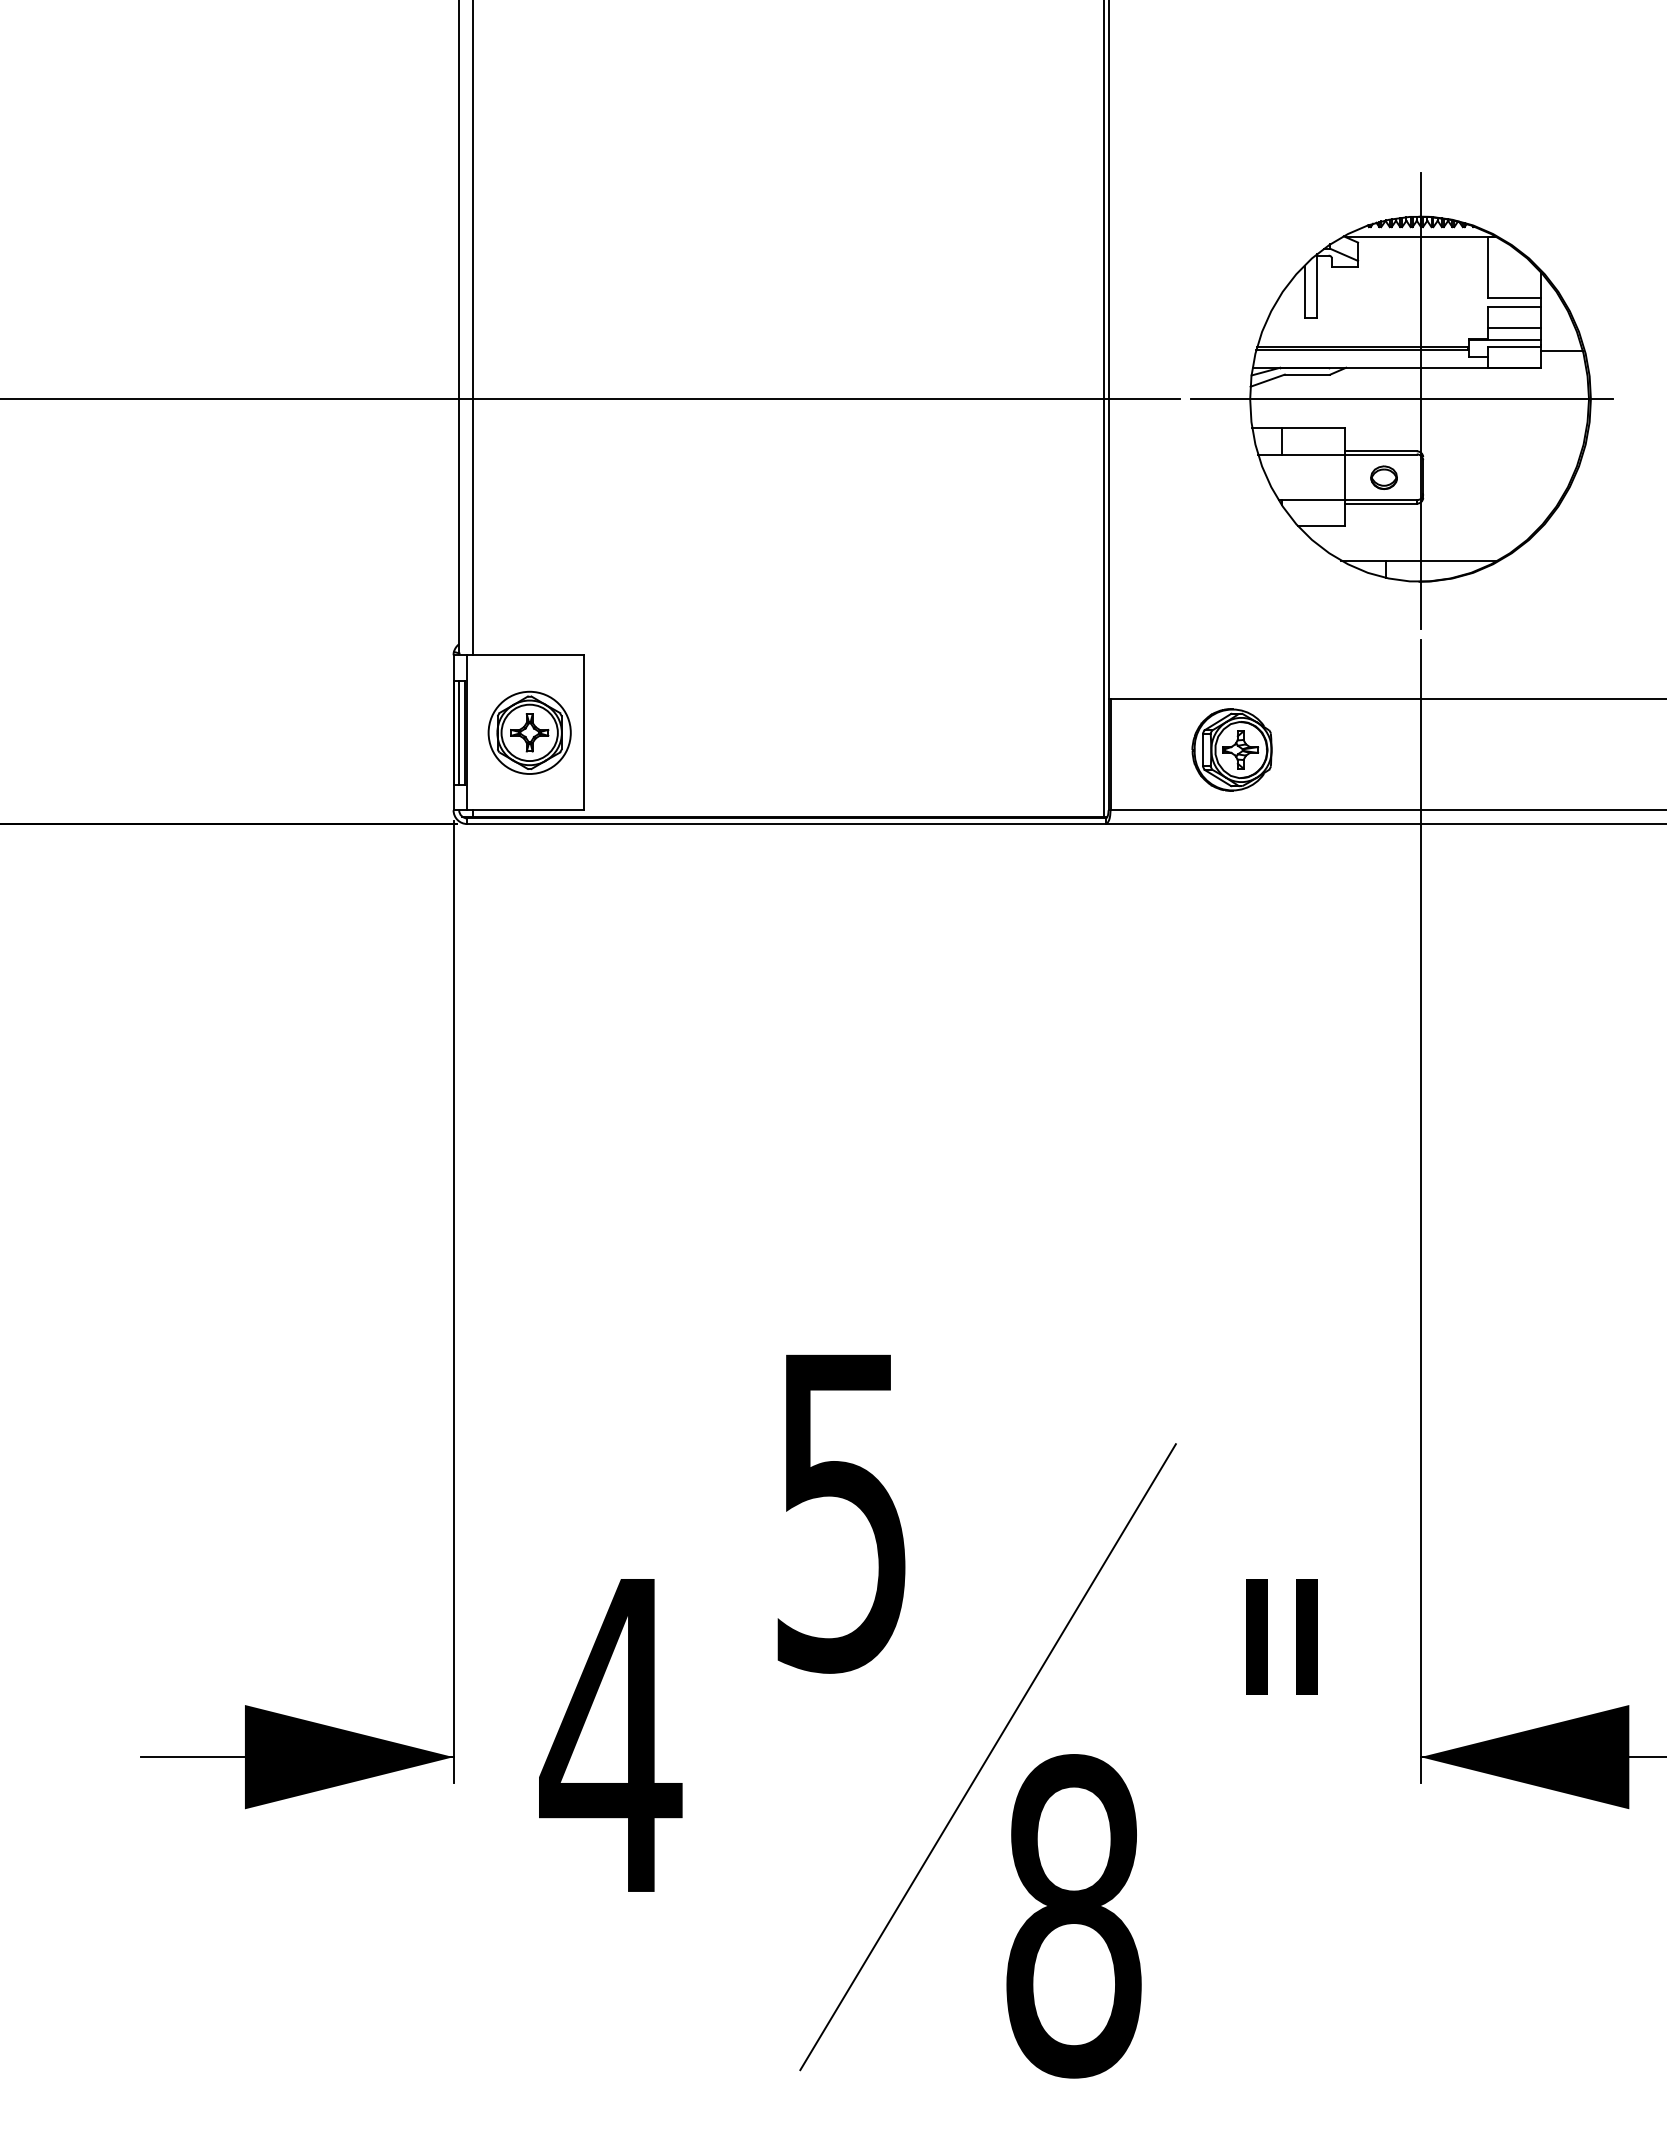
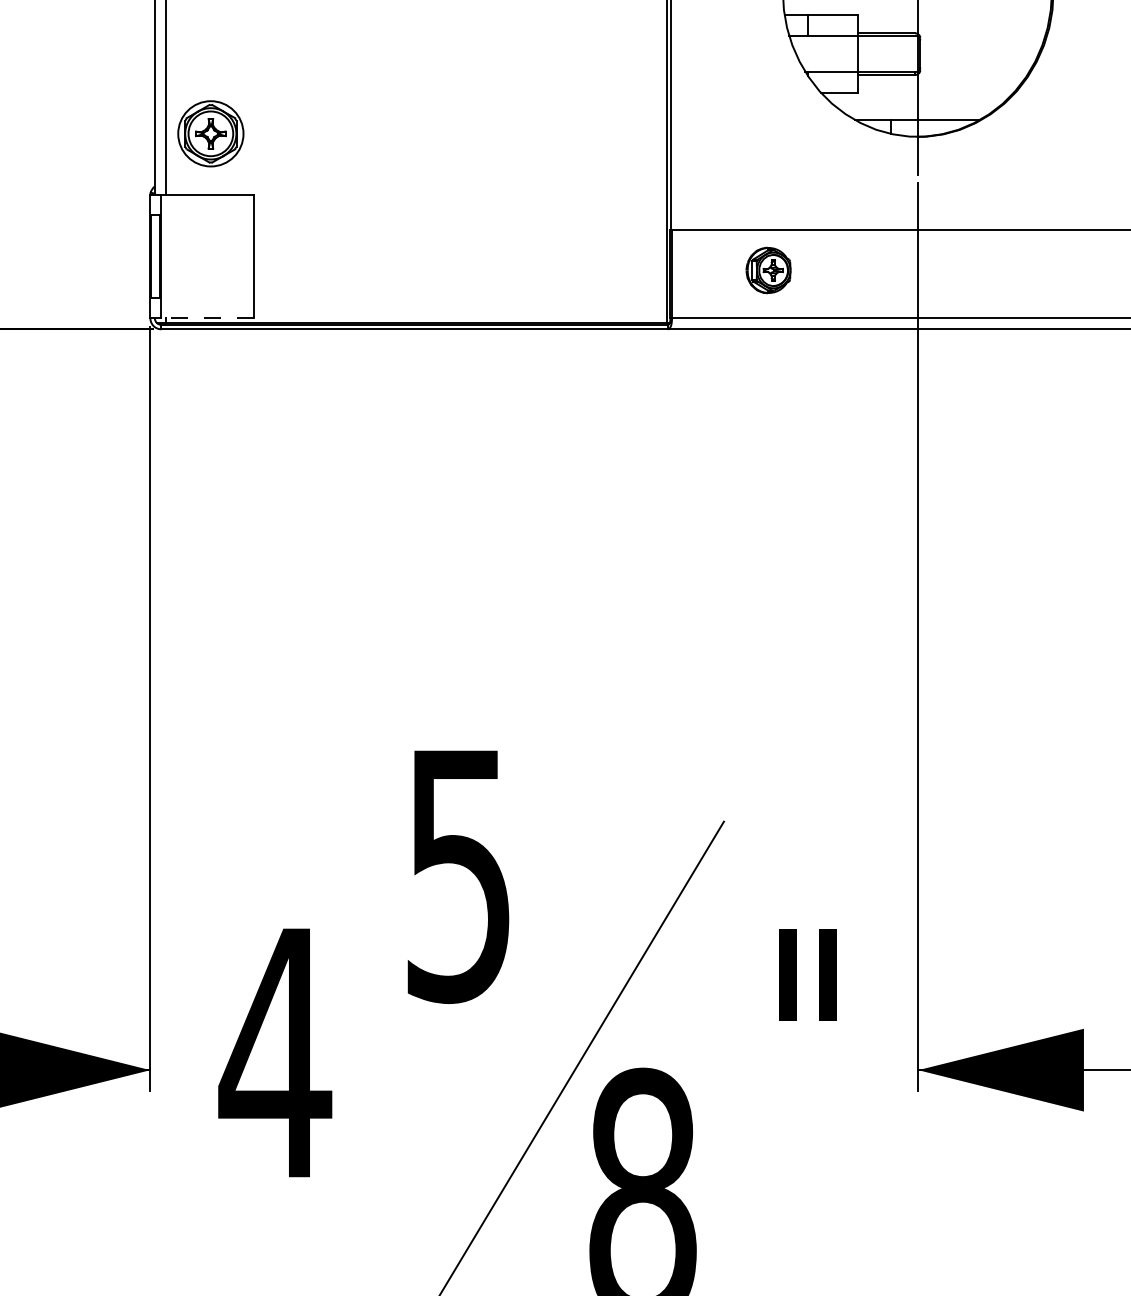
part: (1383, 477) -> (888, 54), removed
line: (459, 732) -> (155, 256), removed
part: (529, 732) -> (210, 133), moved
part: (1231, 749) -> (768, 270), size x0.7
line: (525, 810) -> (207, 318), solid -> dashed

